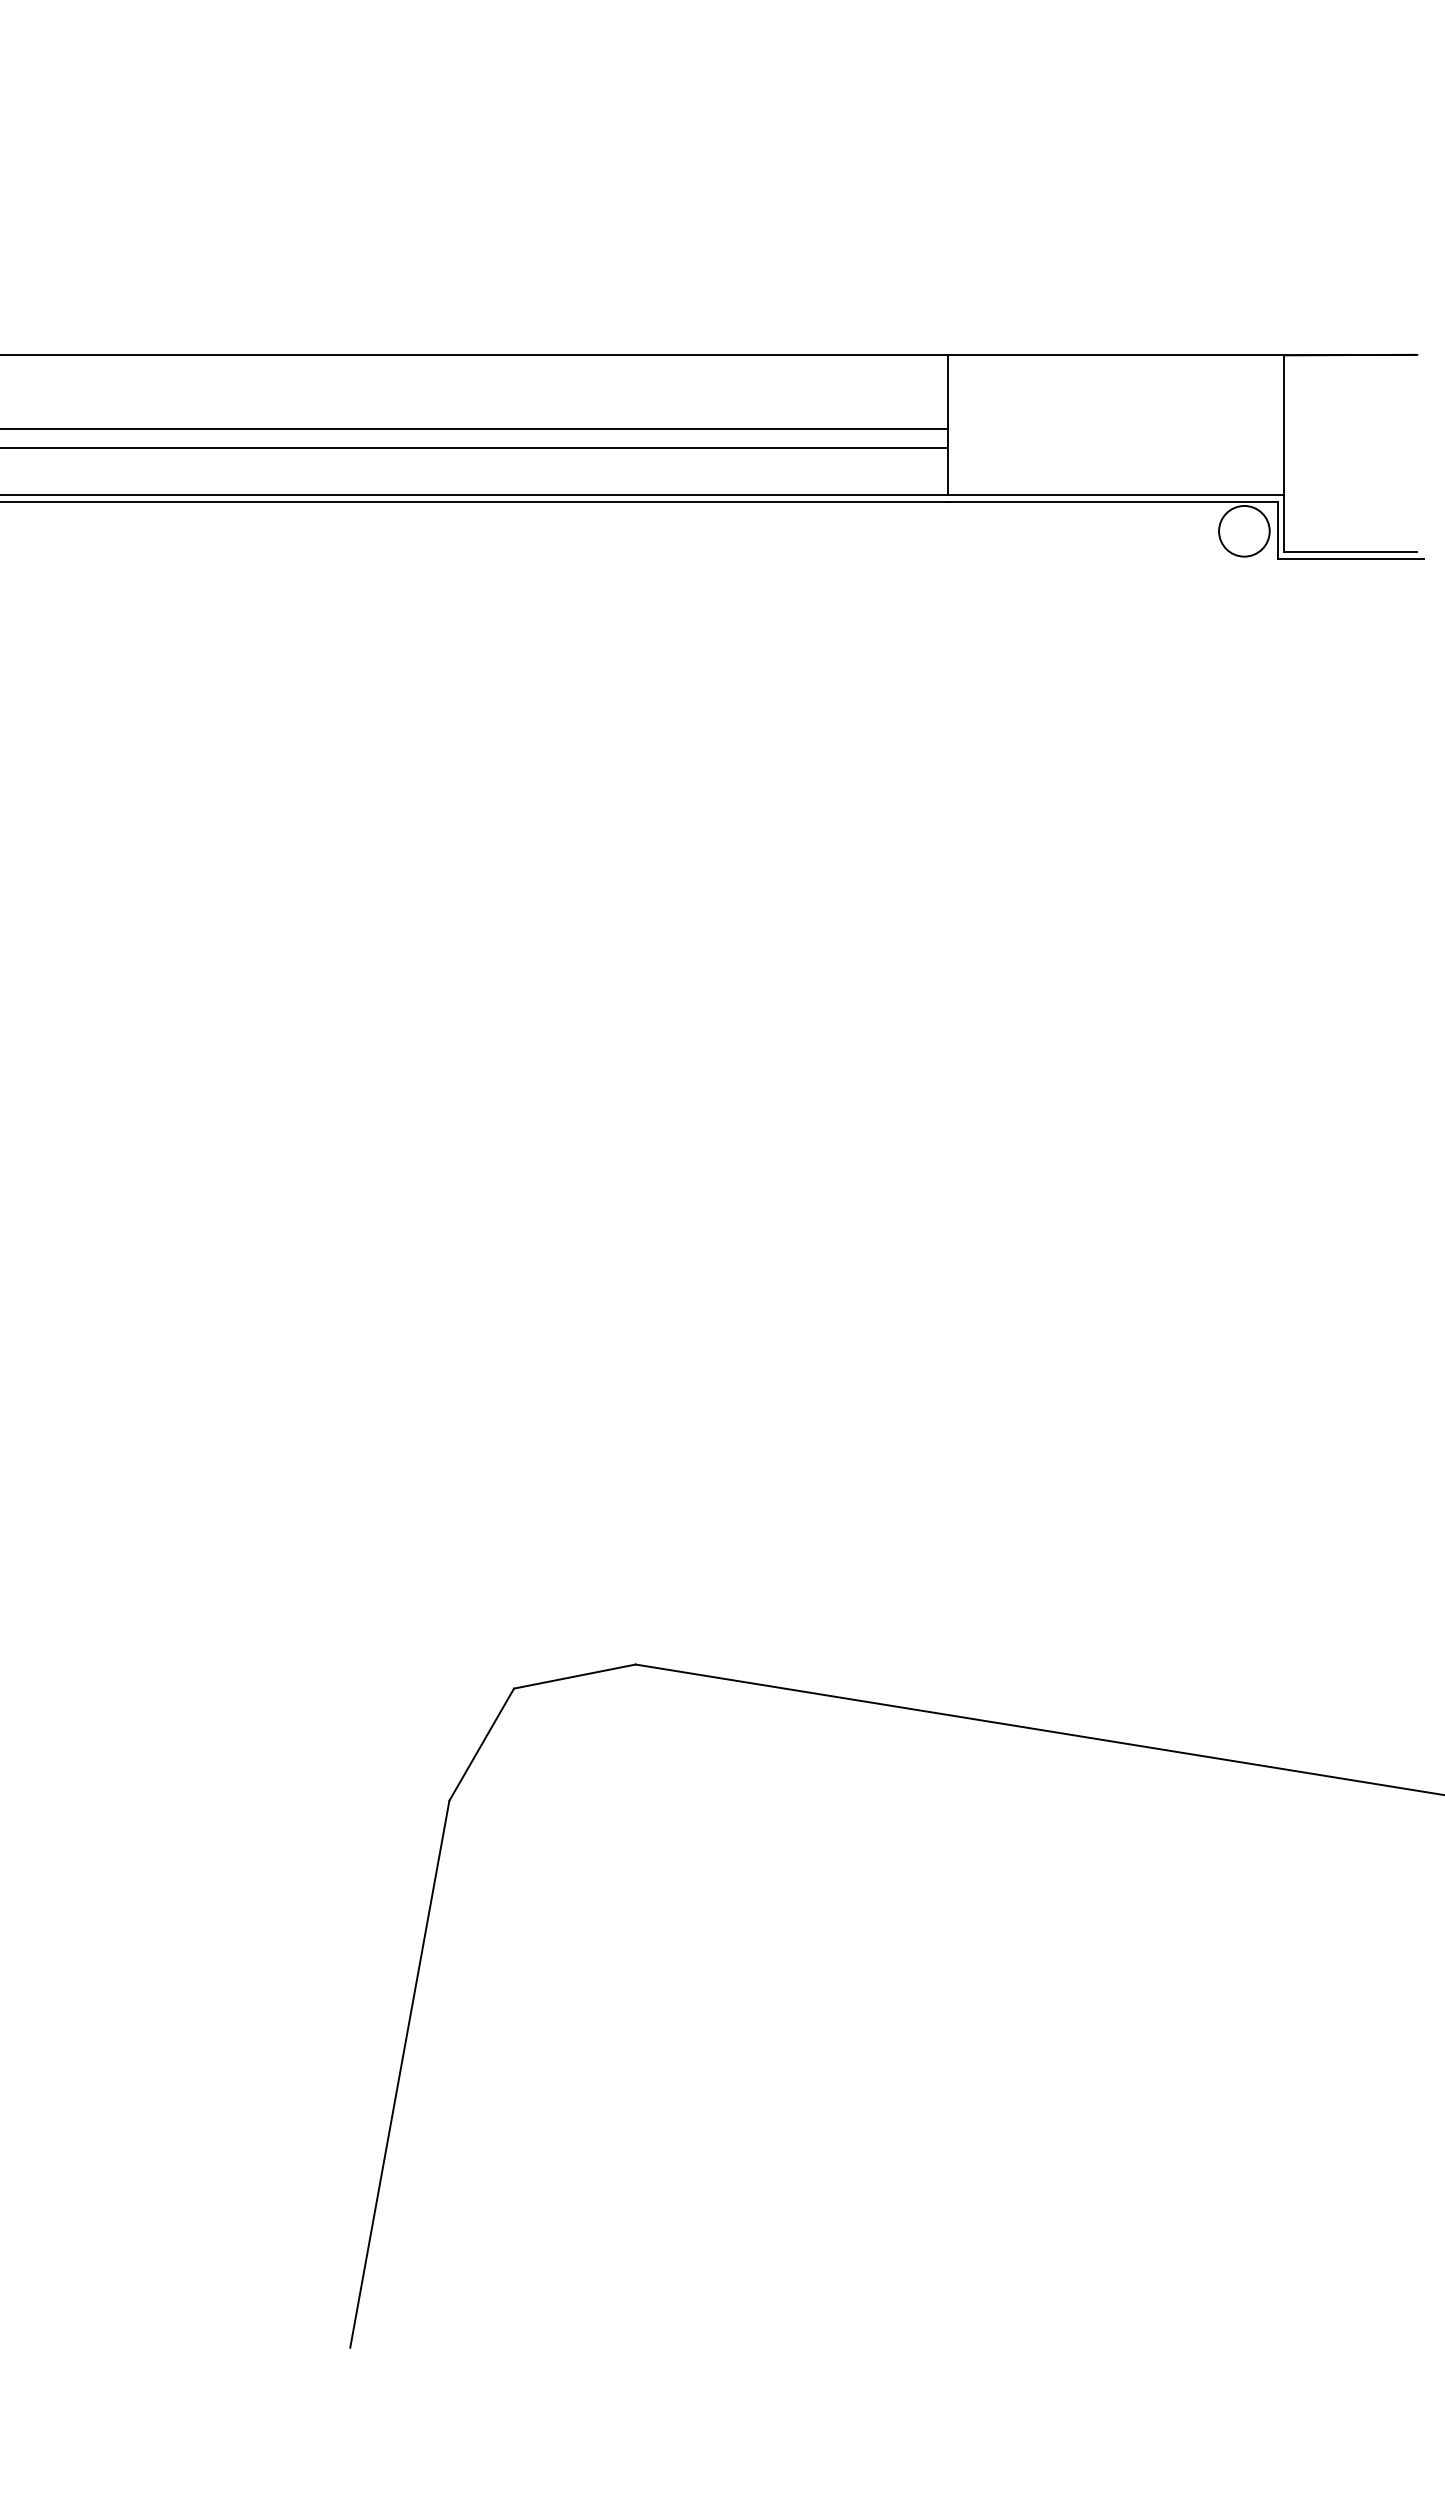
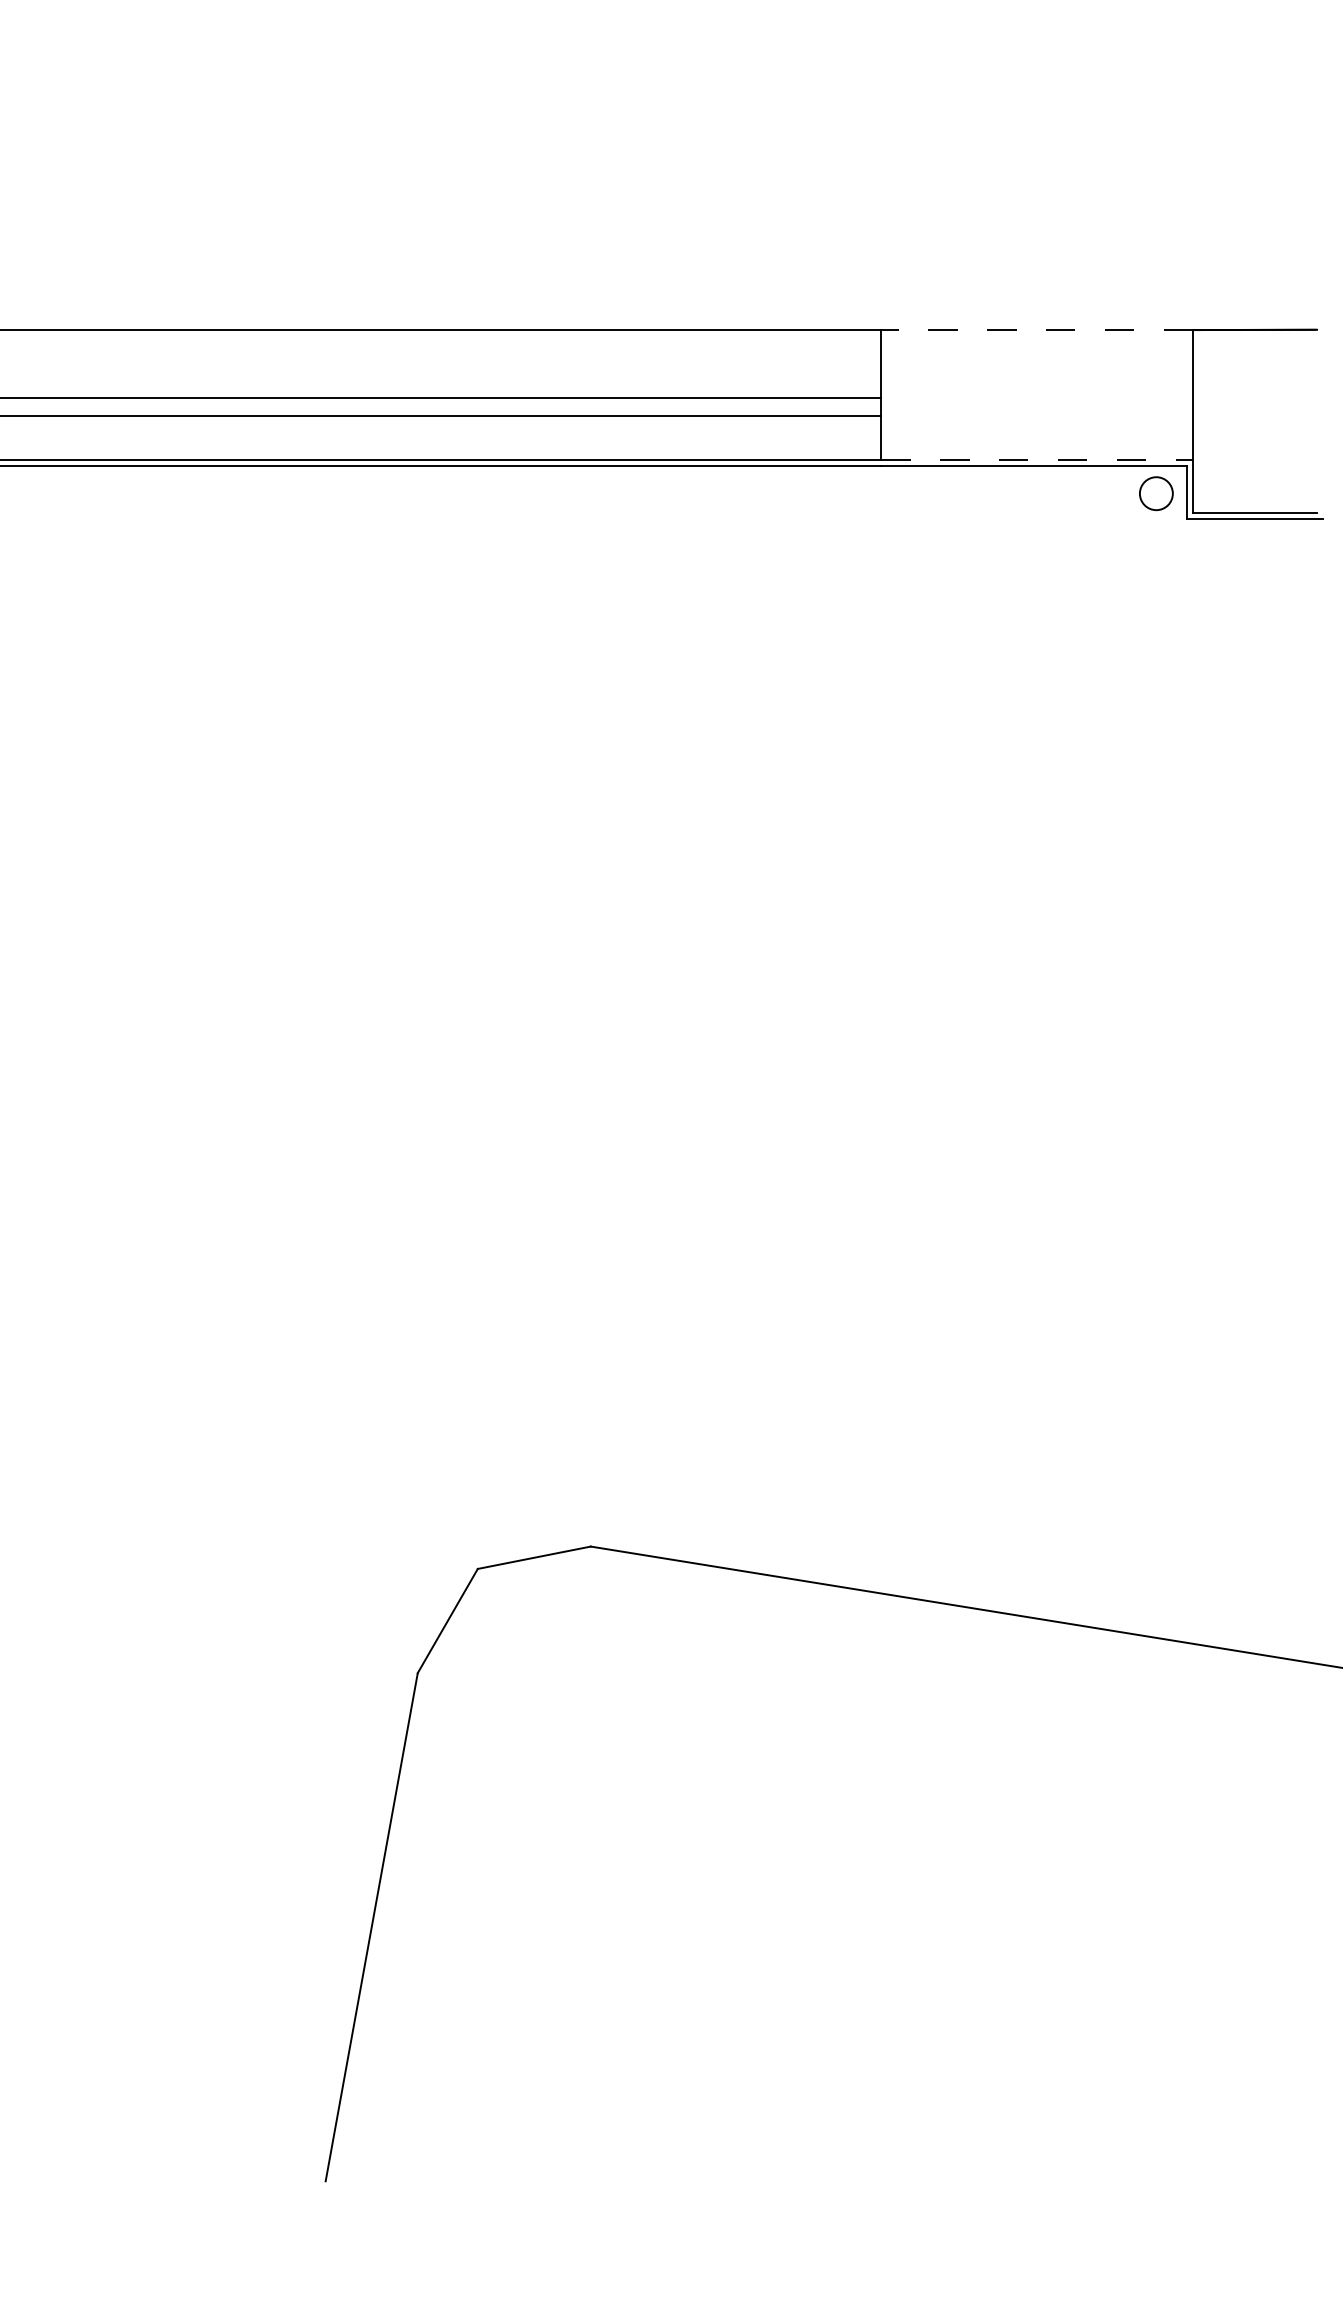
line: (1116, 355) -> (1037, 330), solid -> dashed
line: (1116, 495) -> (1037, 460), solid -> dashed
circle: (1244, 530) -> (1156, 492), size x0.7

